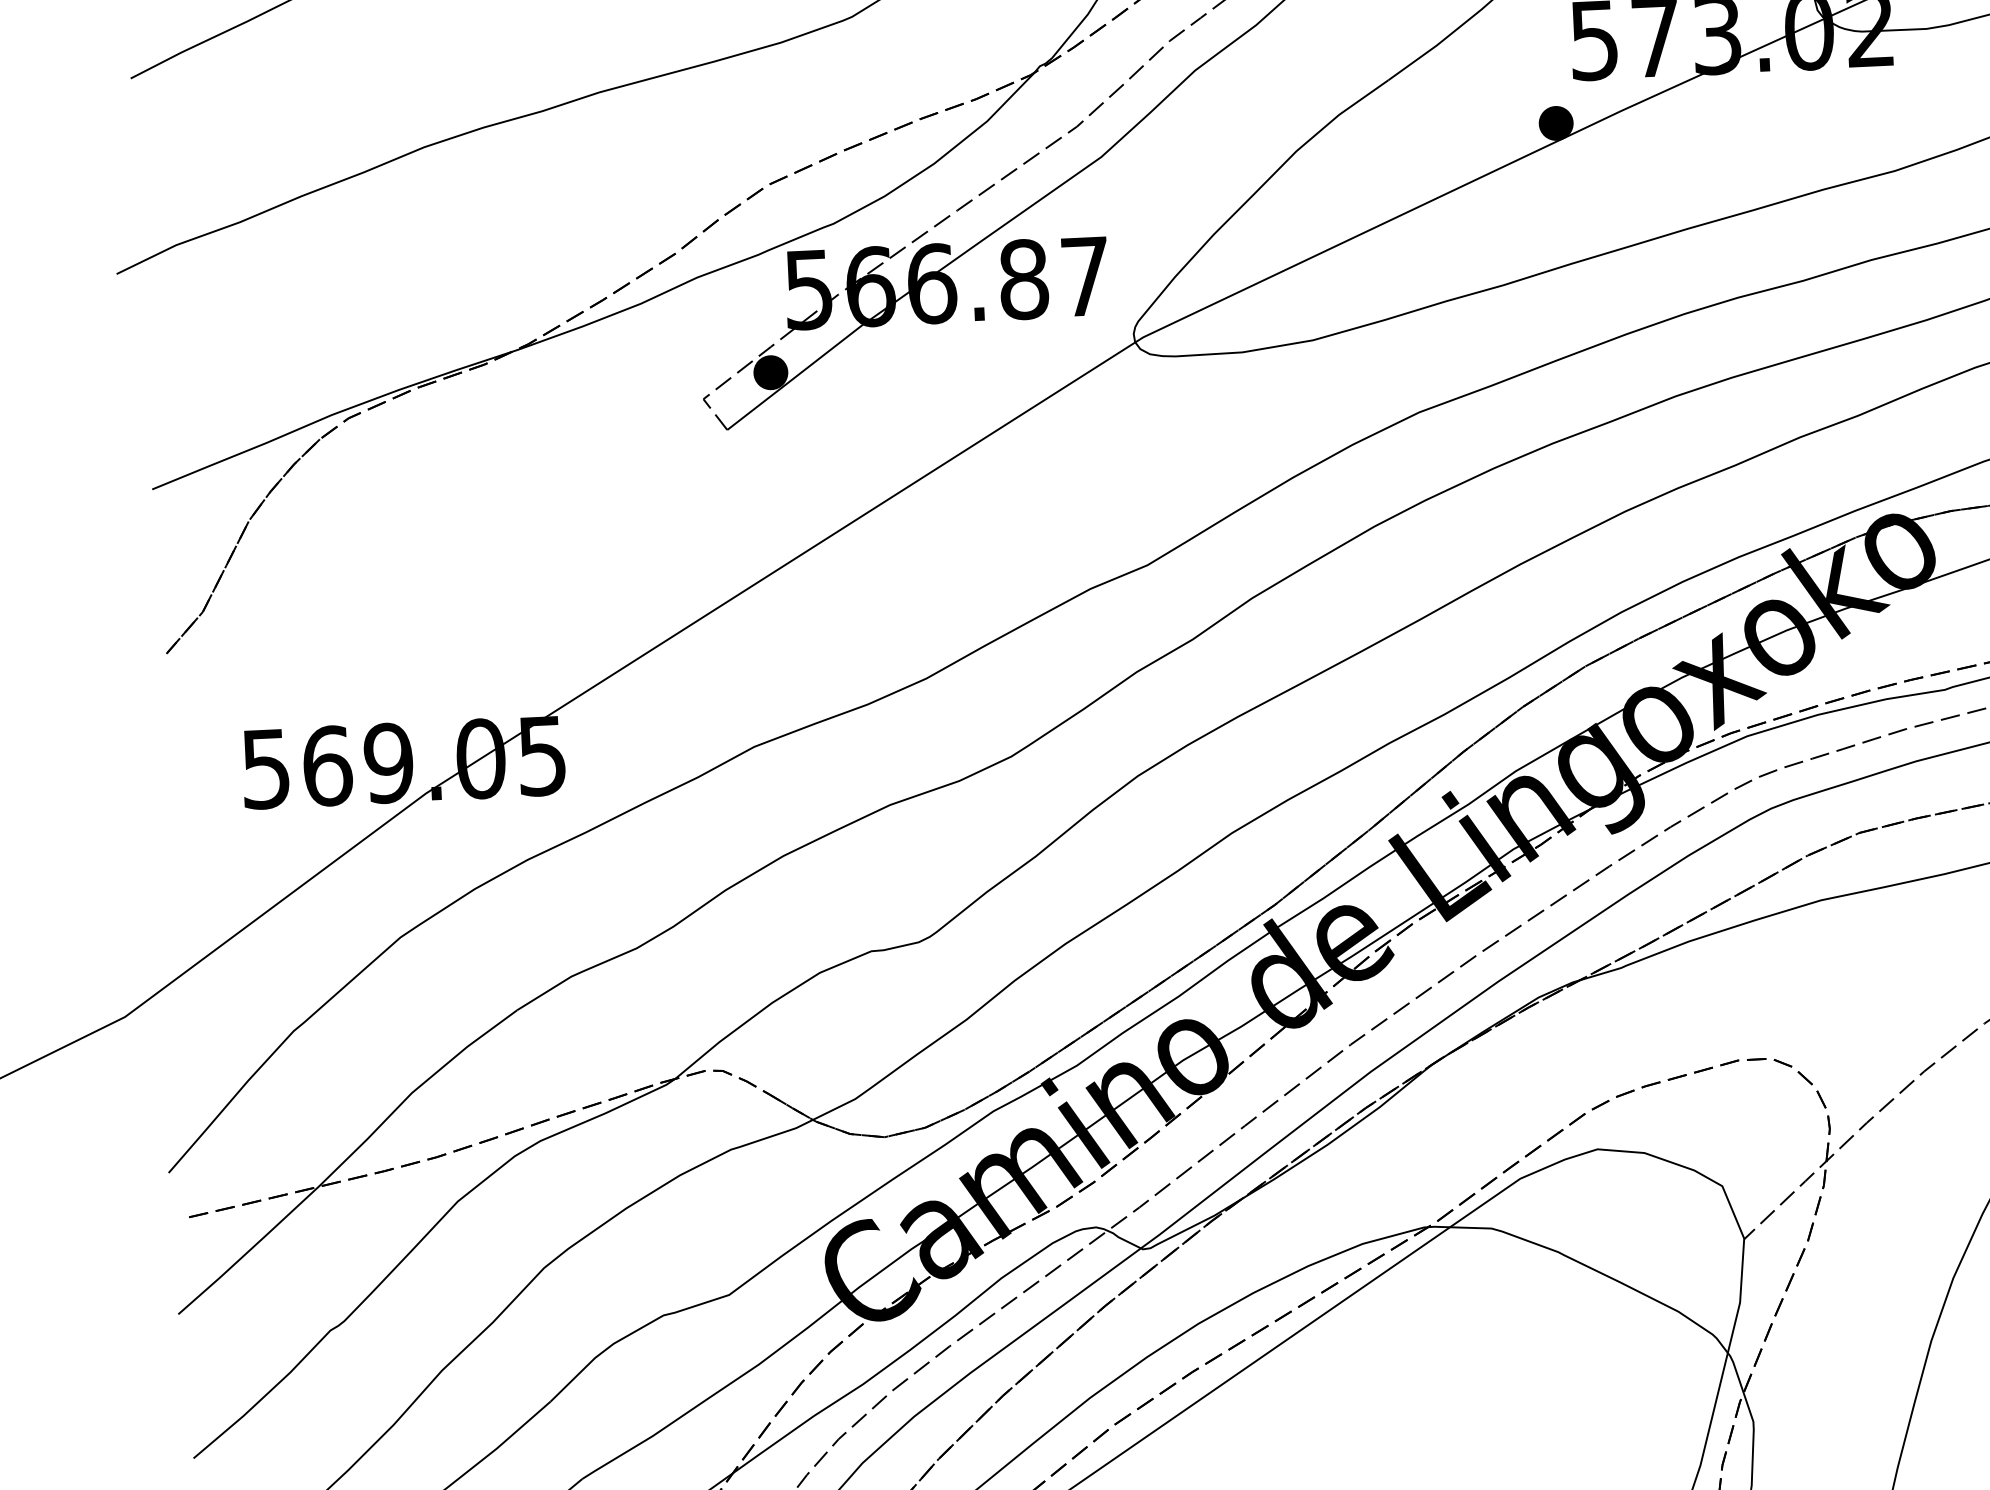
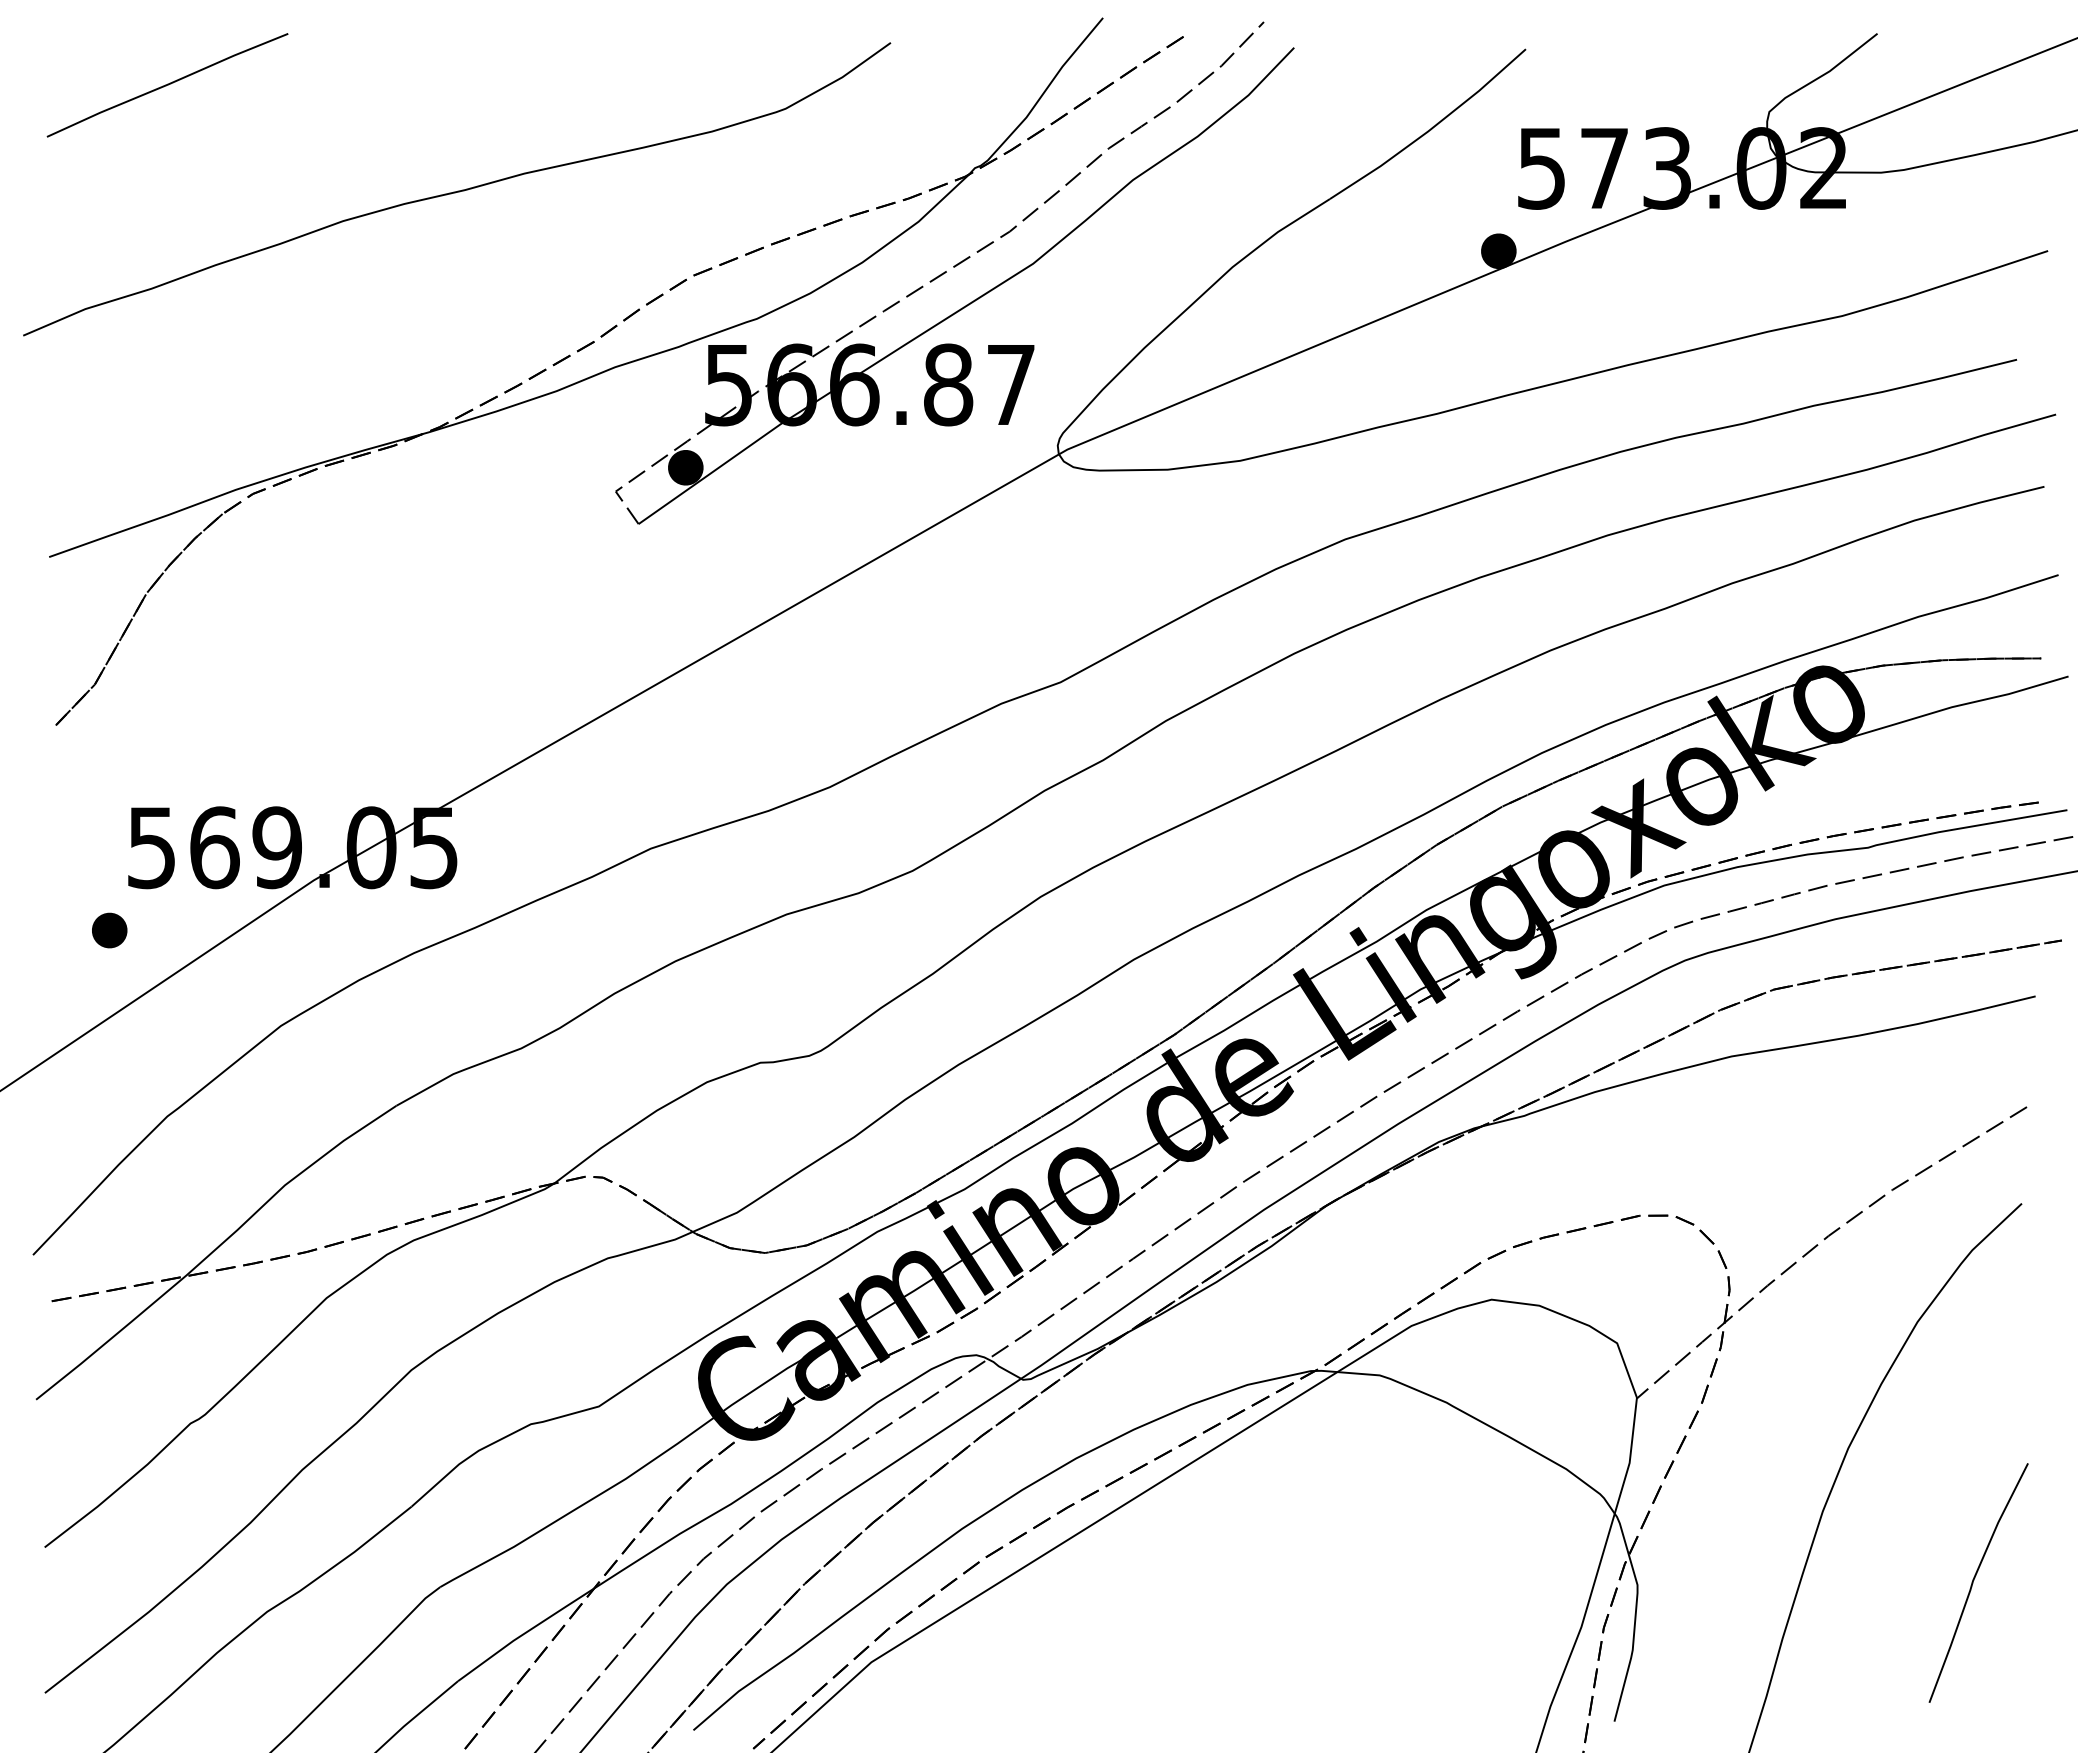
part: (228, 851) -> (109, 930), added

